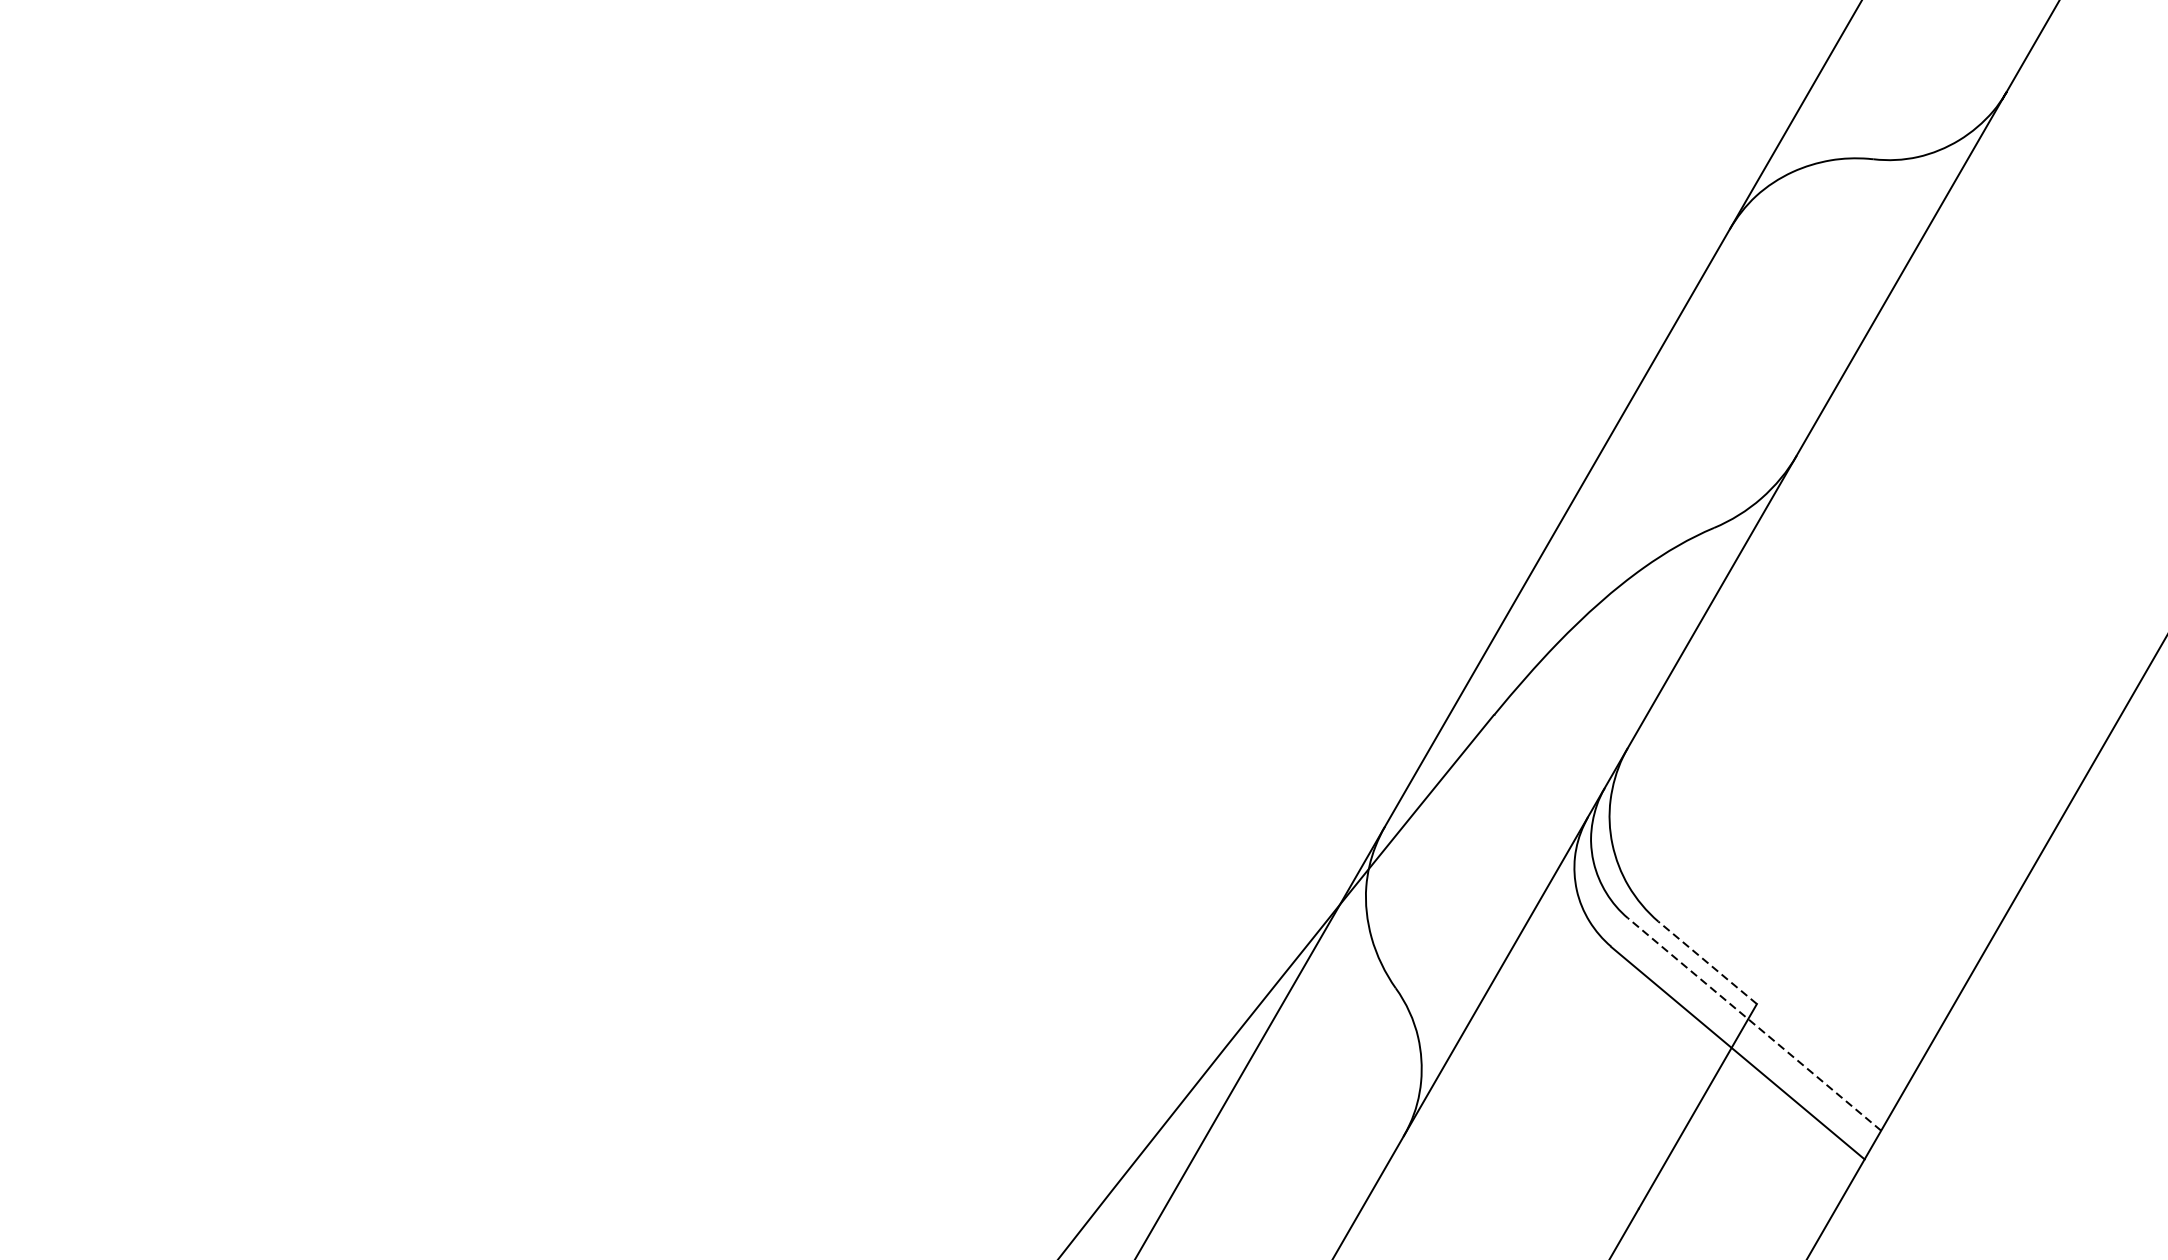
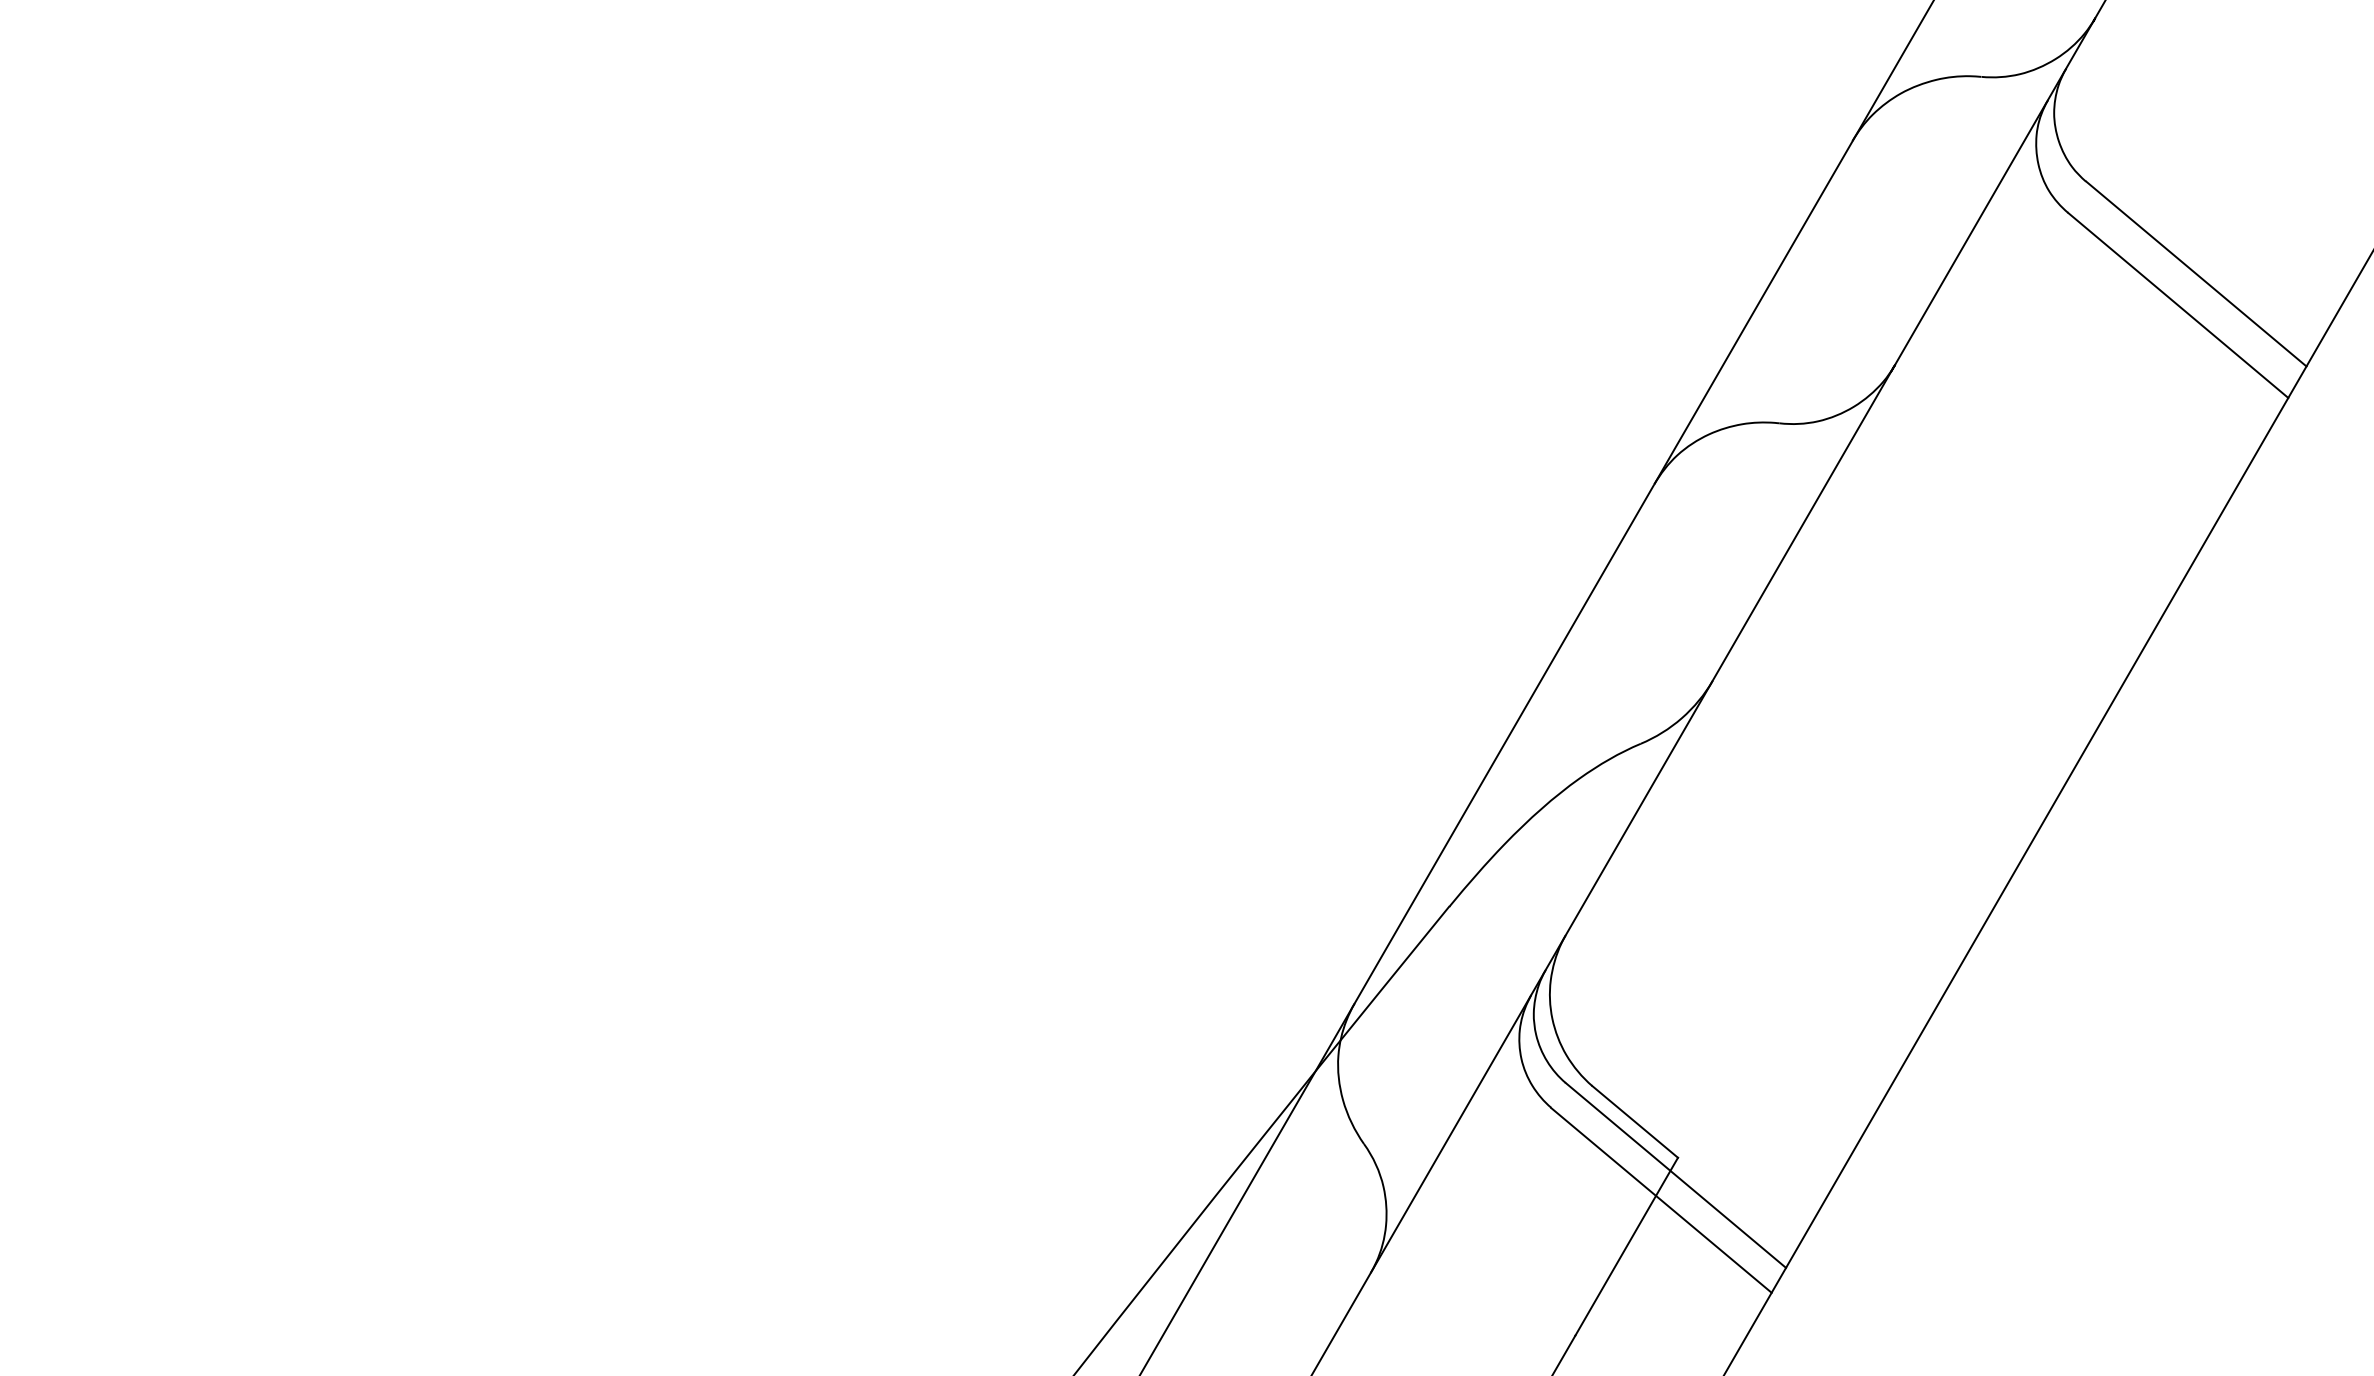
line: (1708, 962) -> (1635, 1121), dashed -> solid
line: (1754, 1024) -> (1675, 1175), dashed -> solid

